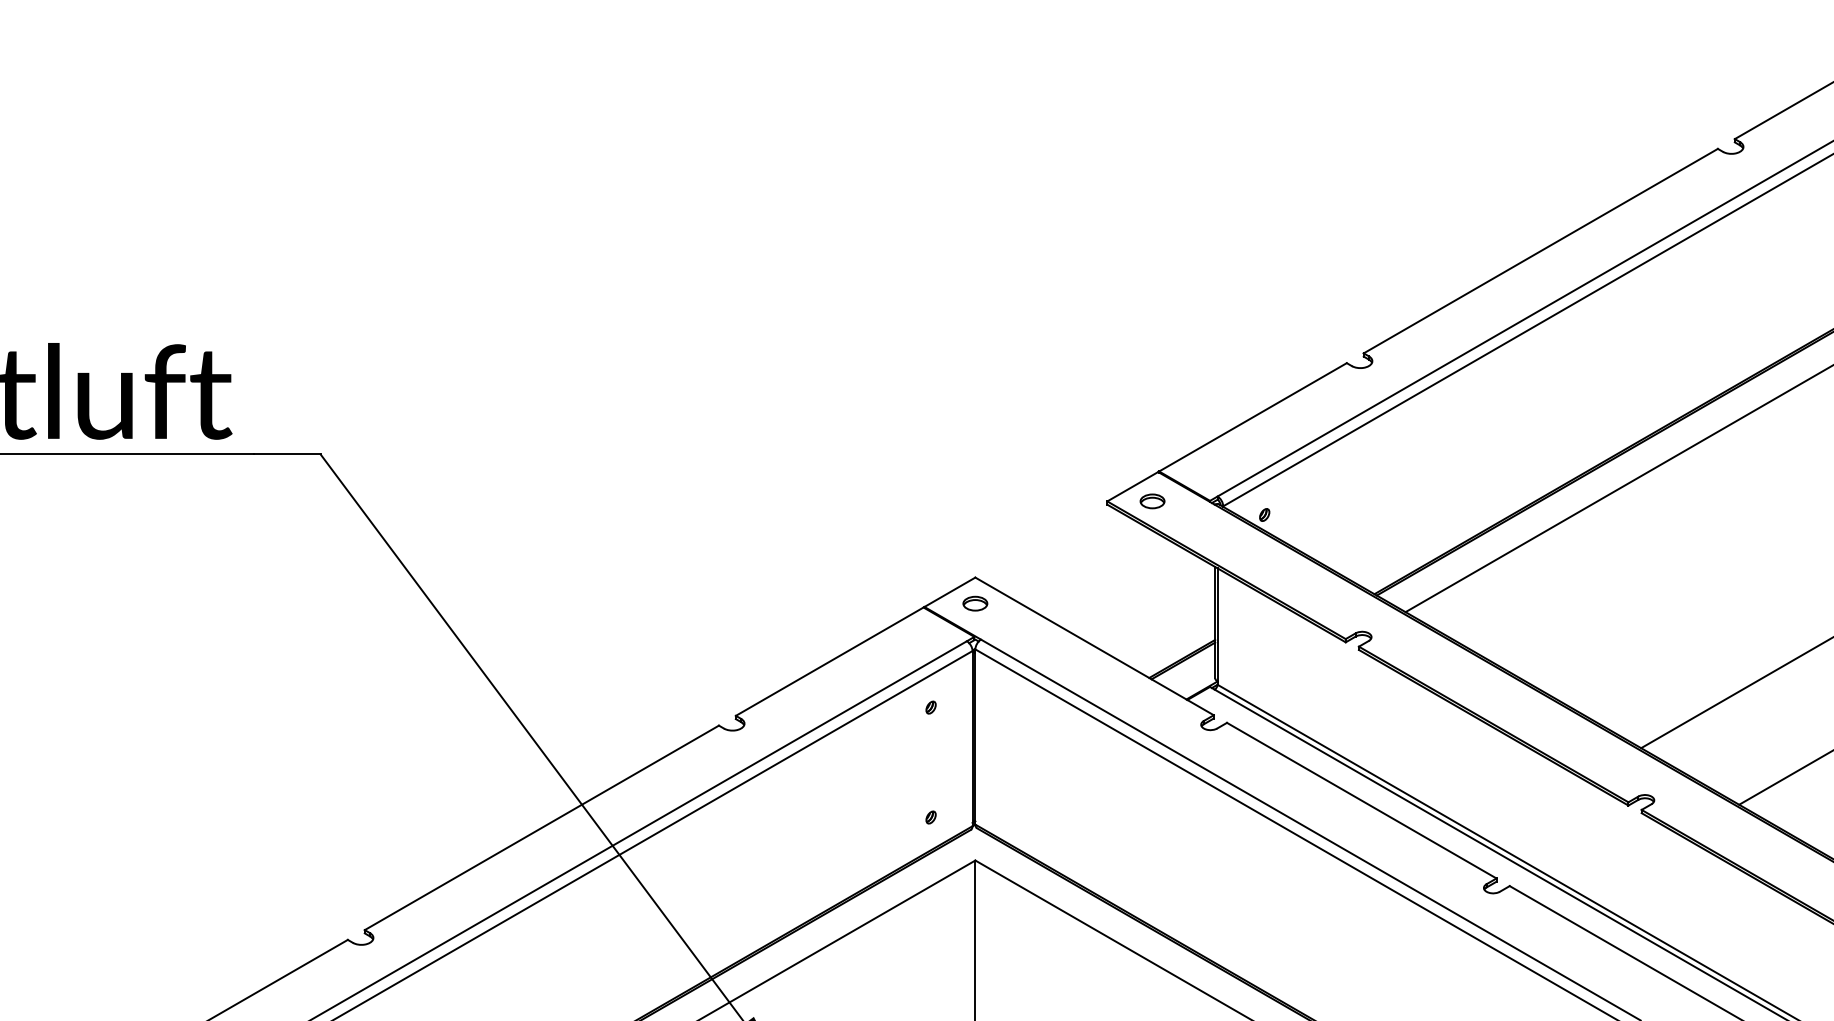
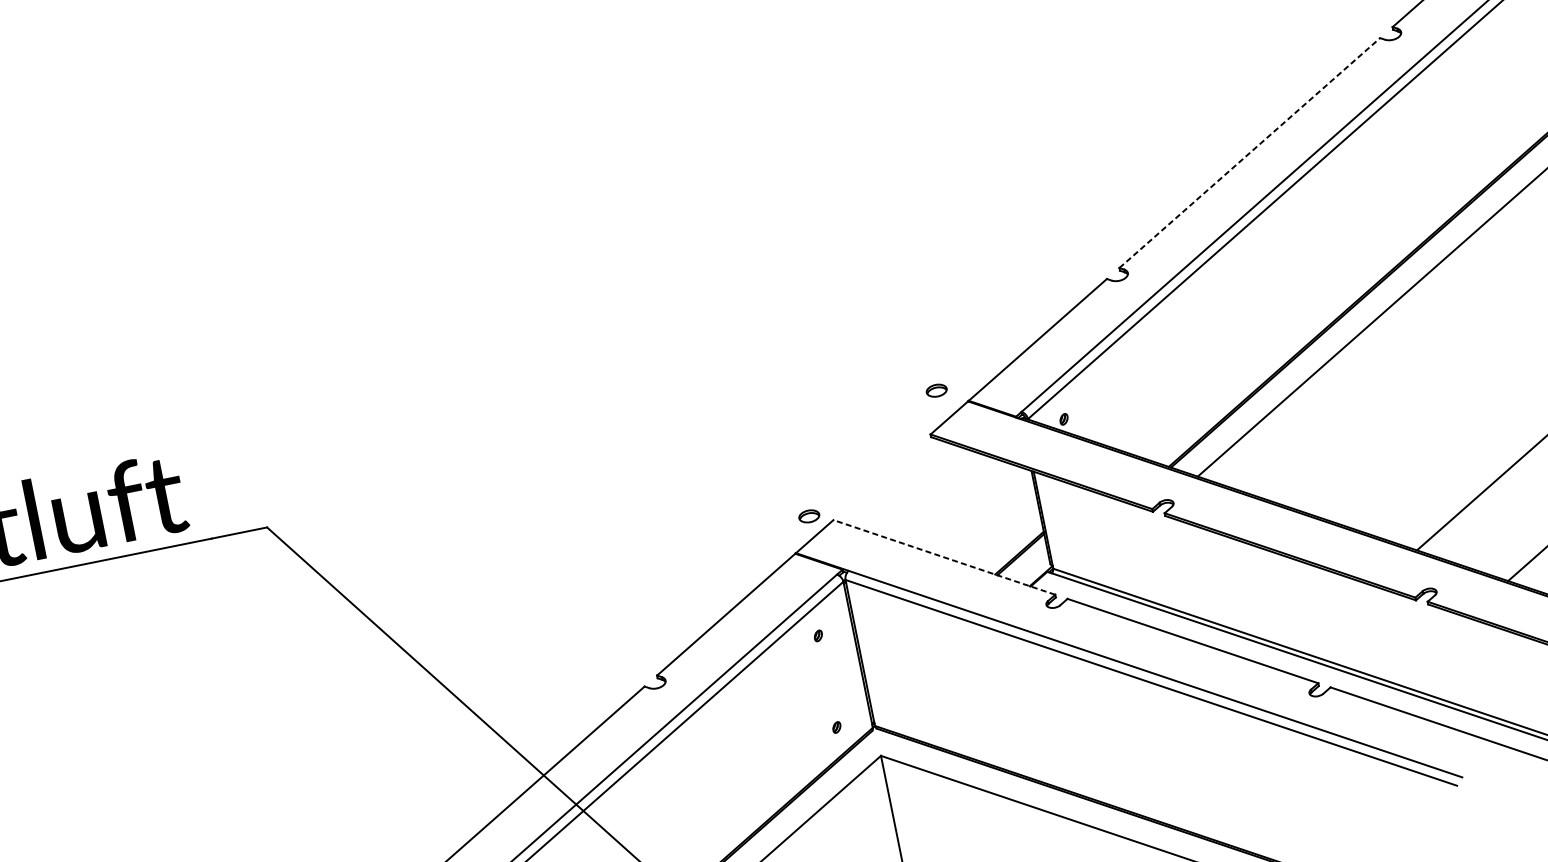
line: (1541, 250) -> (1250, 152), solid -> dashed
part: (1152, 501) -> (936, 390), moved
part: (975, 603) -> (809, 516), moved
line: (1094, 646) -> (944, 557), solid -> dashed

